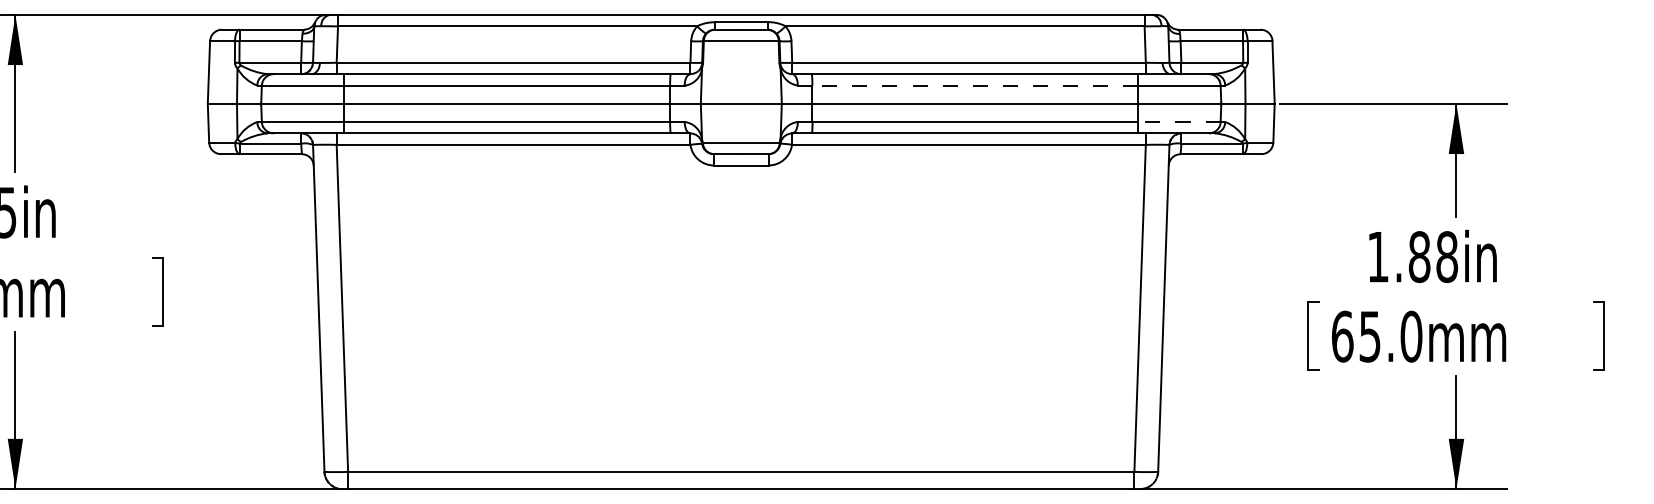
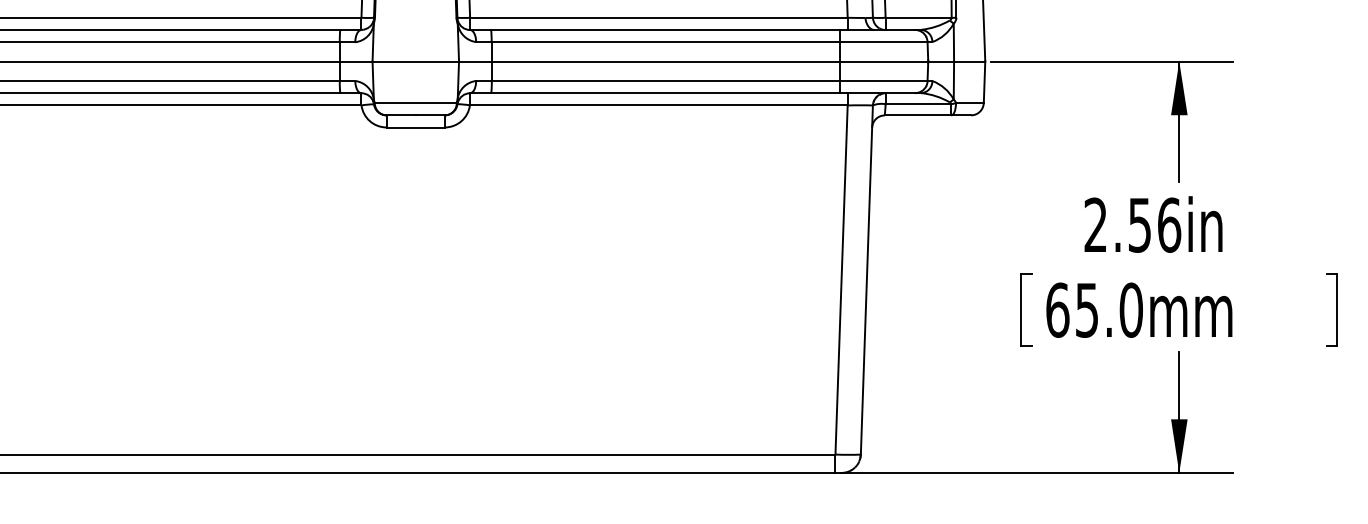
line: (975, 85) -> (665, 42), dashed -> solid
line: (1178, 121) -> (882, 80), dashed -> solid
text: (1412, 257) -> (1132, 225), 1.88in -> 2.56in

